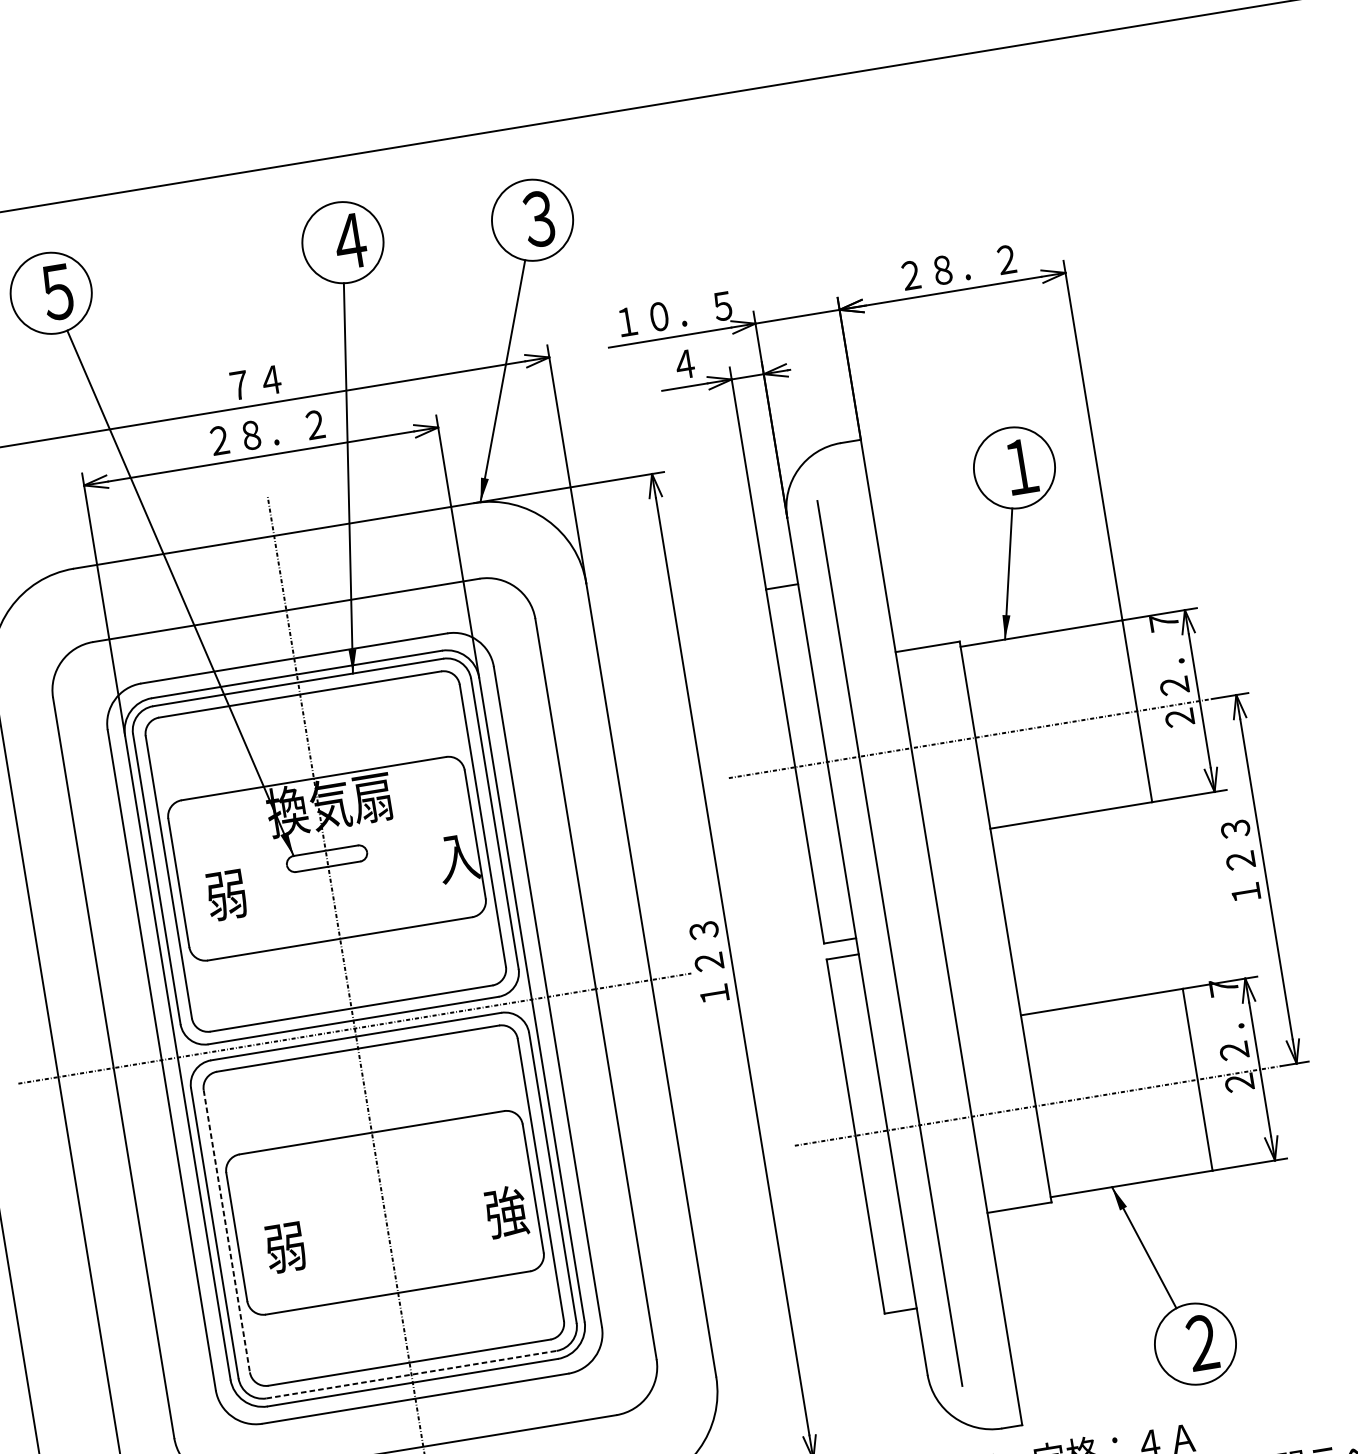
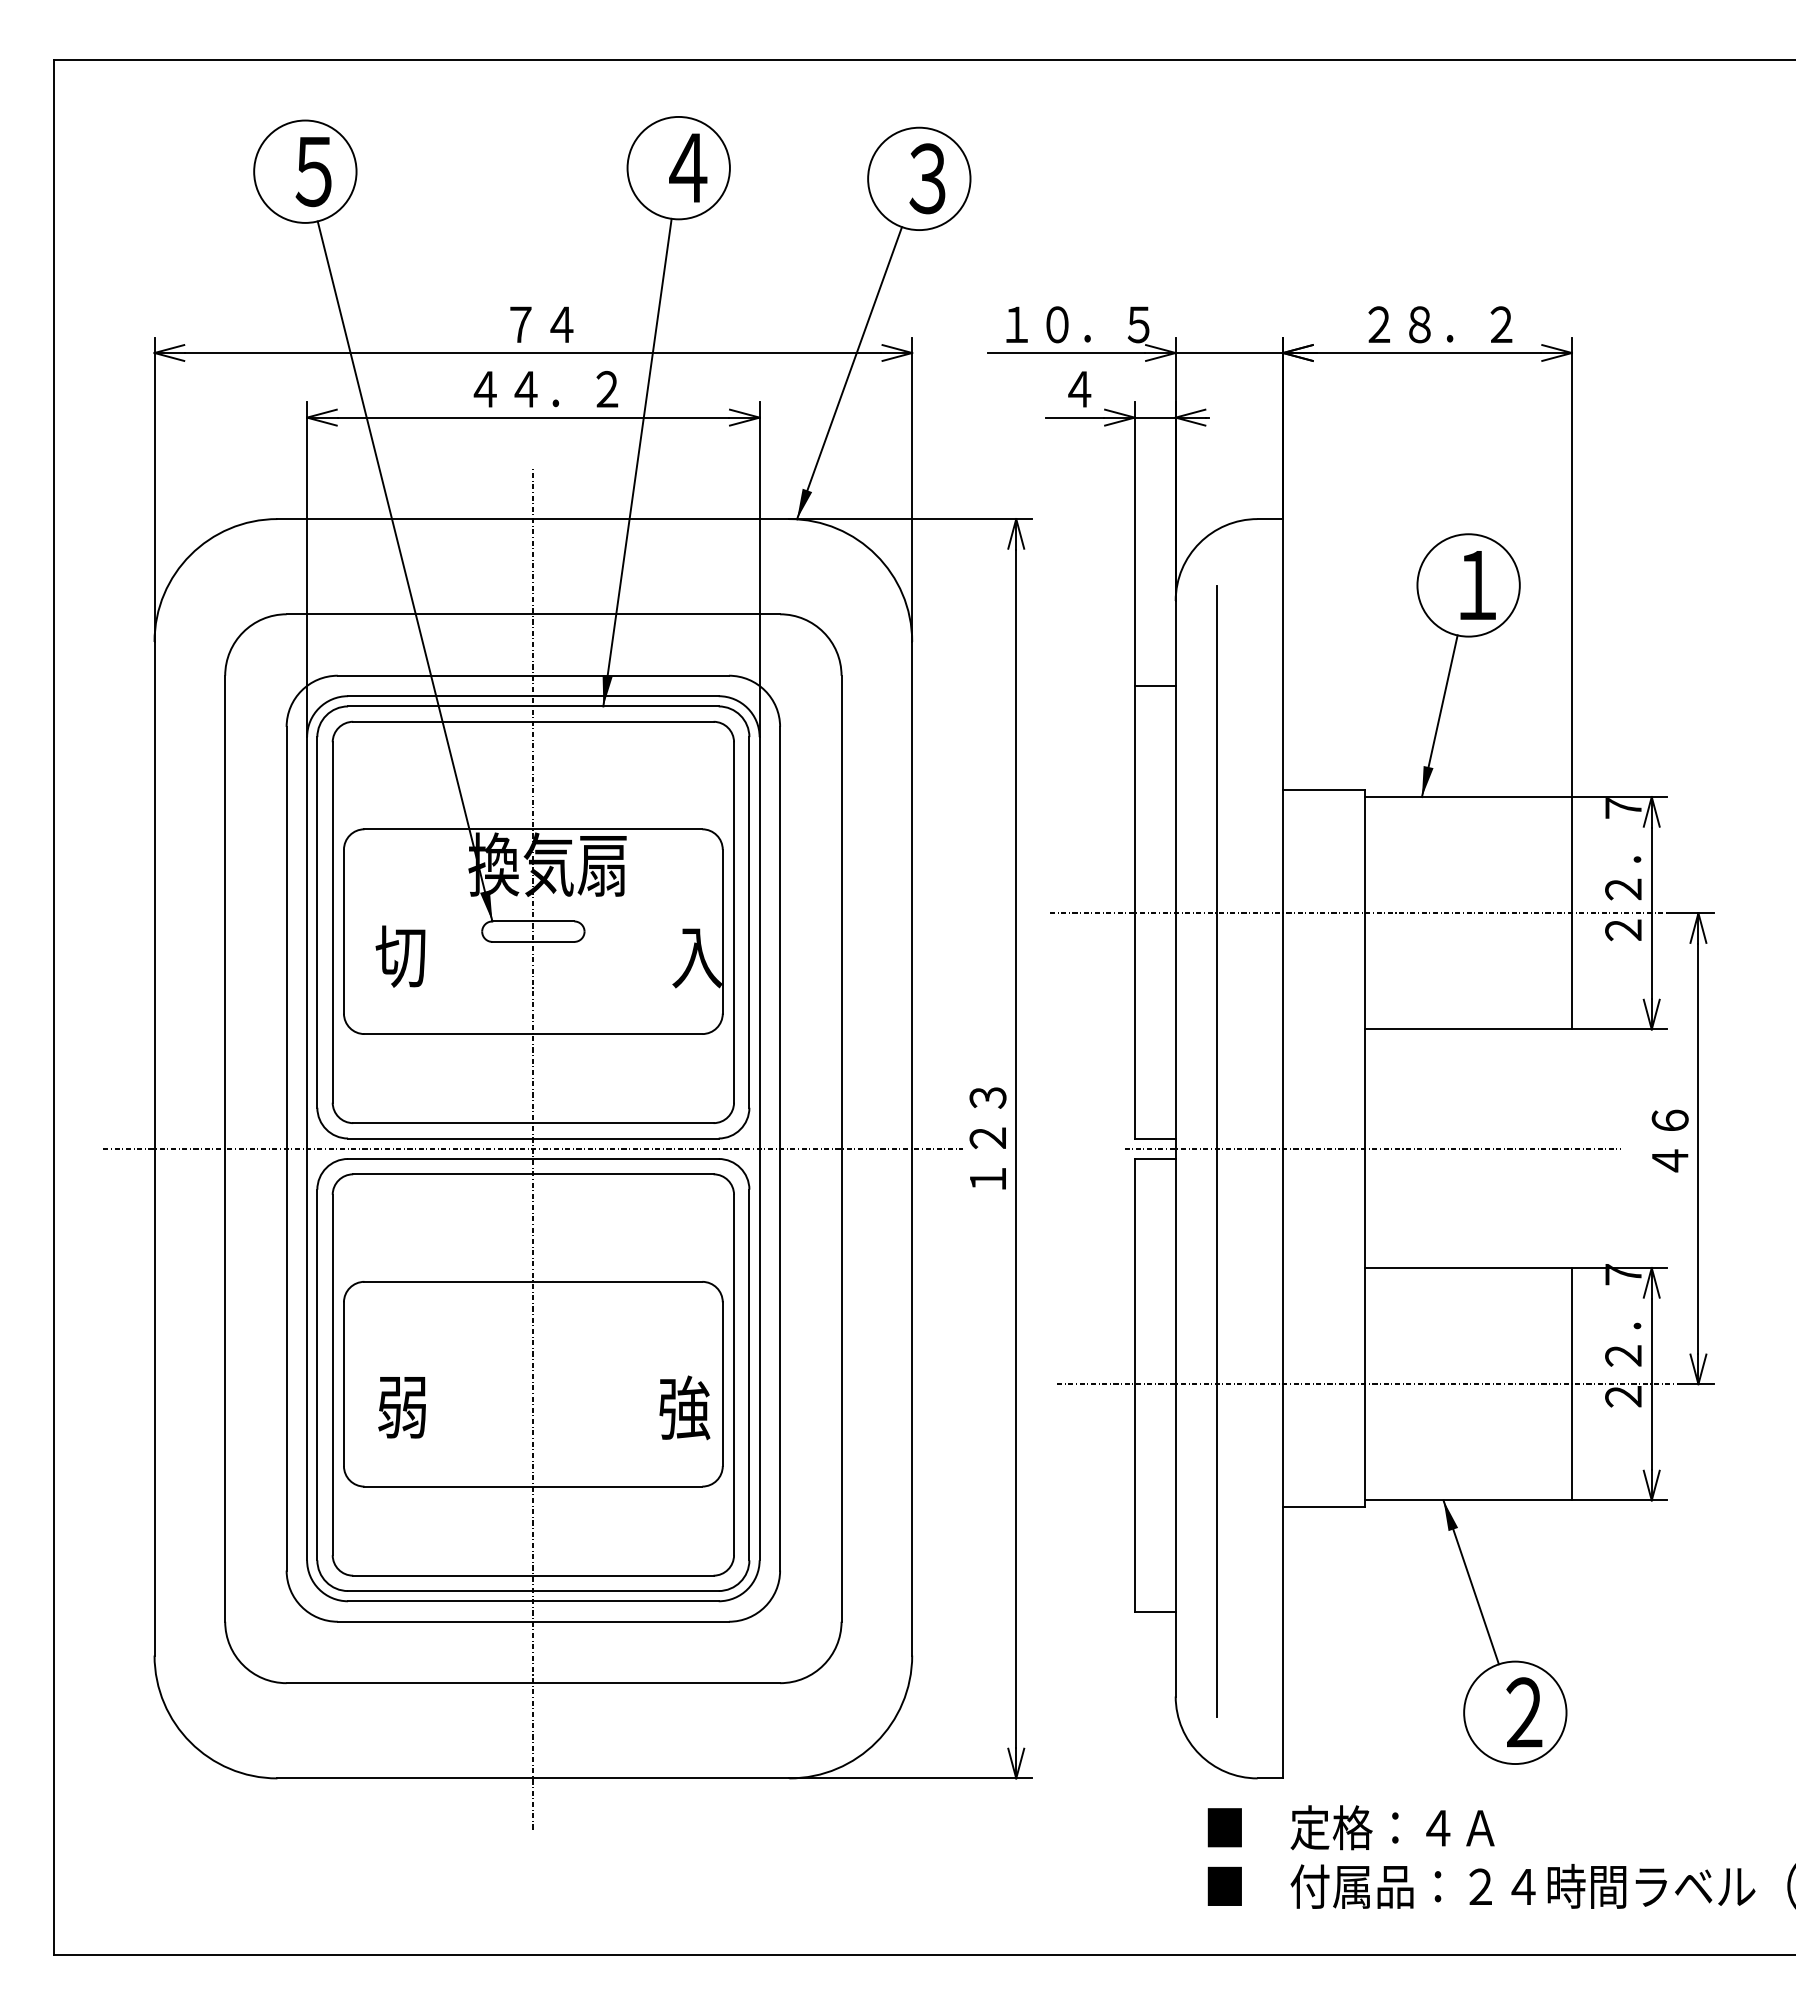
text: (235, 437) -> (505, 388), ２８．２ -> ４４．２
text: (1240, 860) -> (1669, 1120), １２３ -> ４６
text: (226, 895) -> (400, 956), 弱 -> 切
line: (1011, 920) -> (1372, 1148), added
line: (226, 1231) -> (332, 1375), dashed -> solid
line: (411, 1375) -> (533, 1591), dashed -> solid

